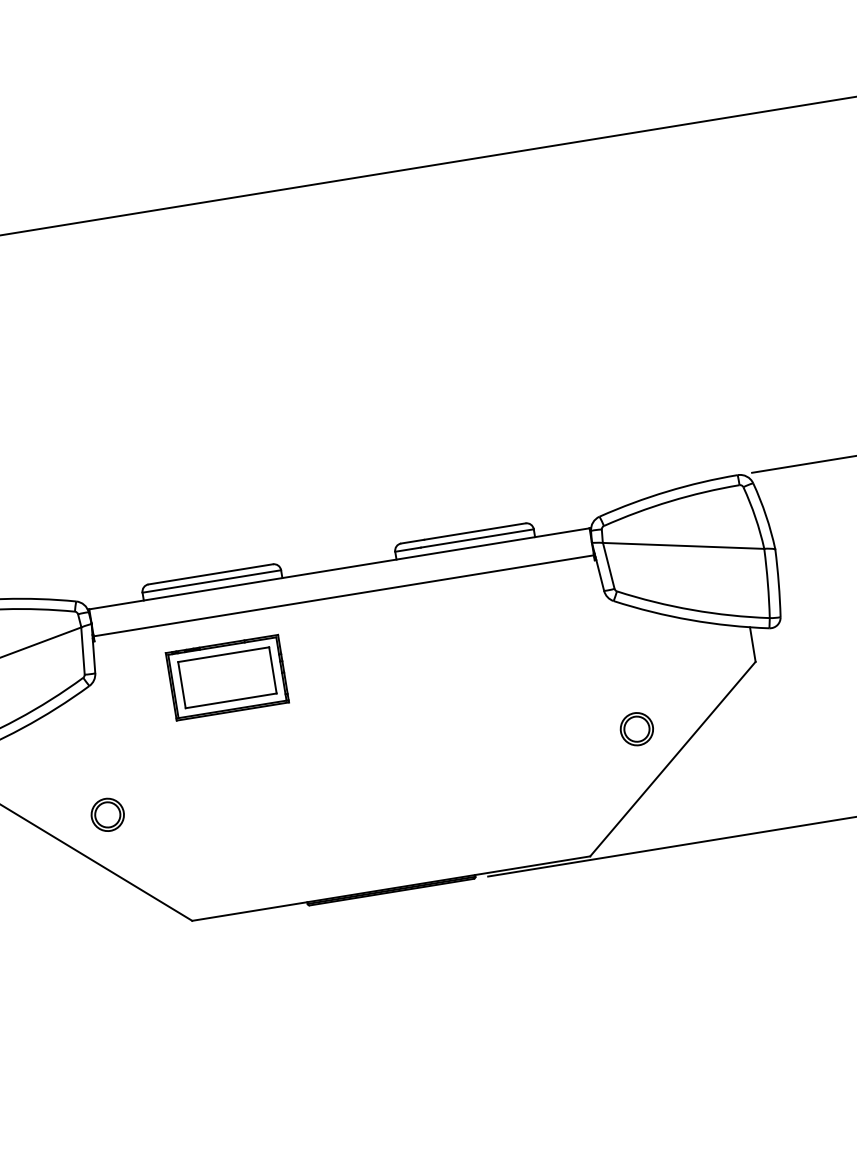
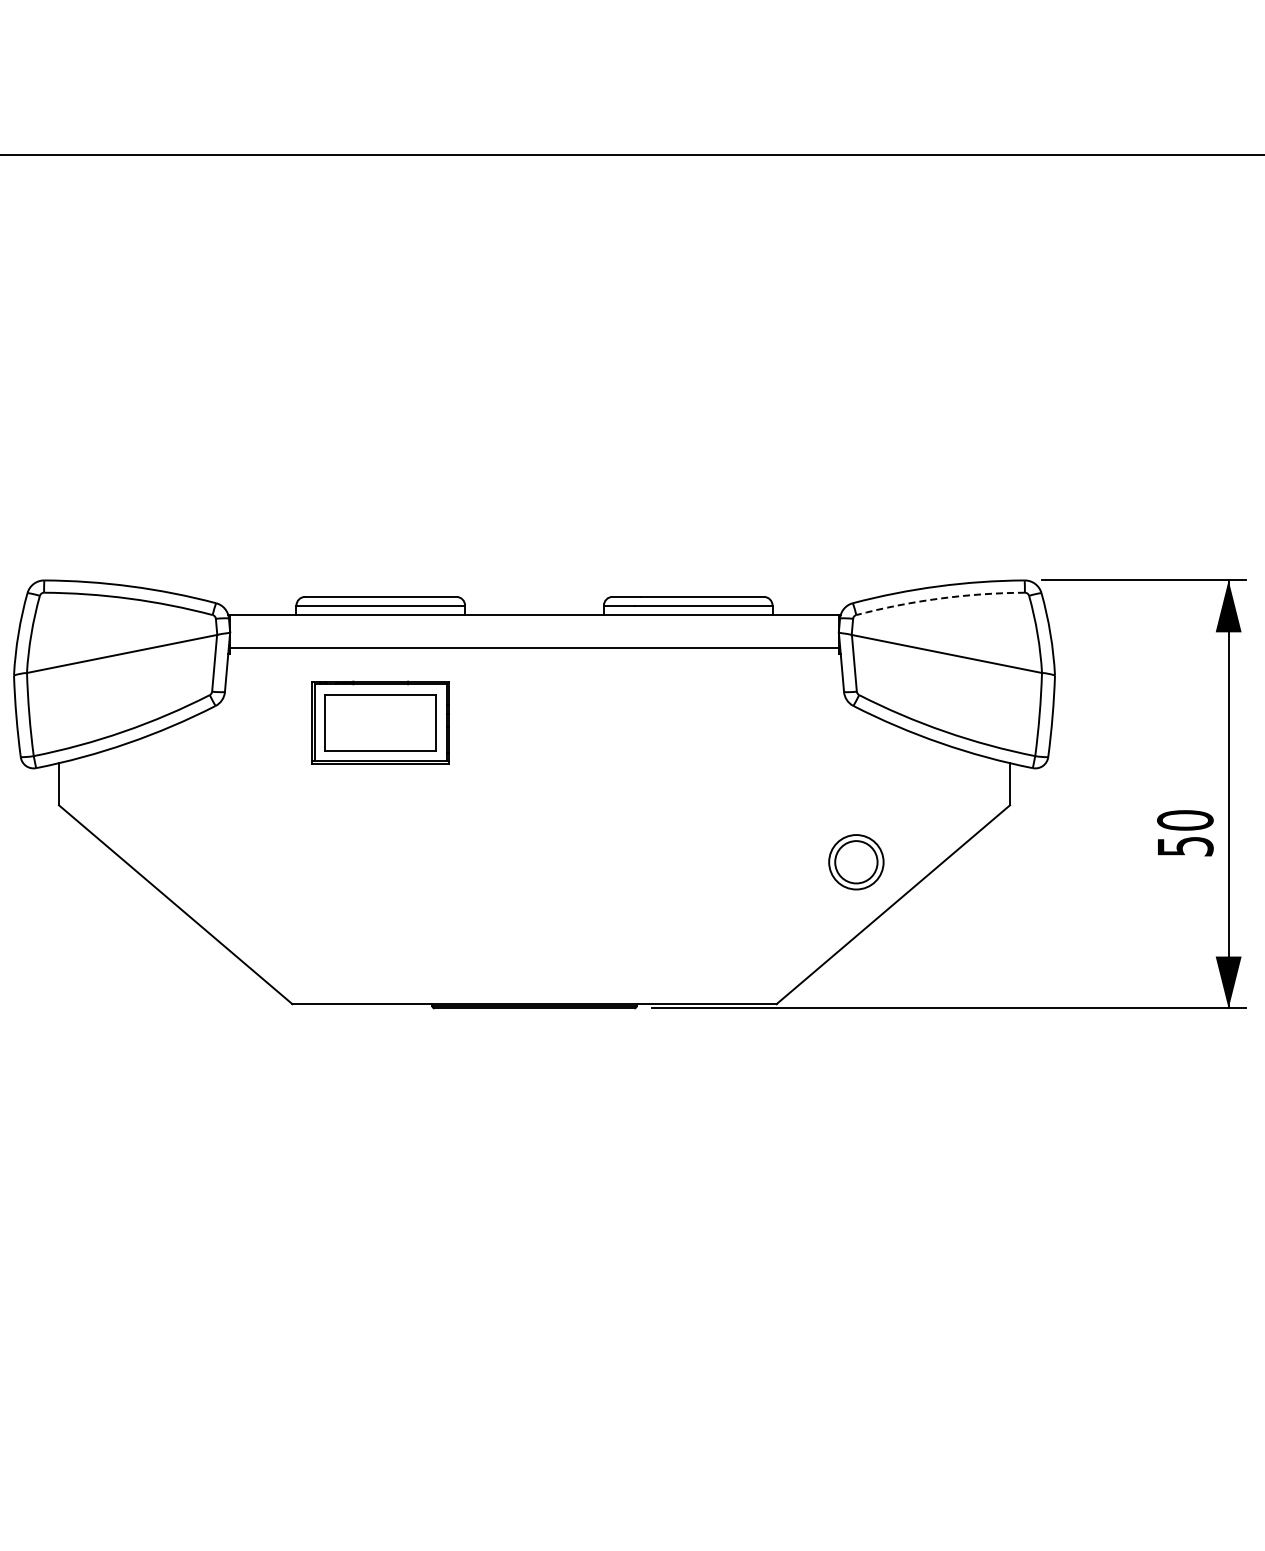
arc: (670, 501) -> (939, 598), solid -> dashed
part: (637, 729) -> (856, 862), size x1.4
part: (107, 815) -> (212, 862), removed

